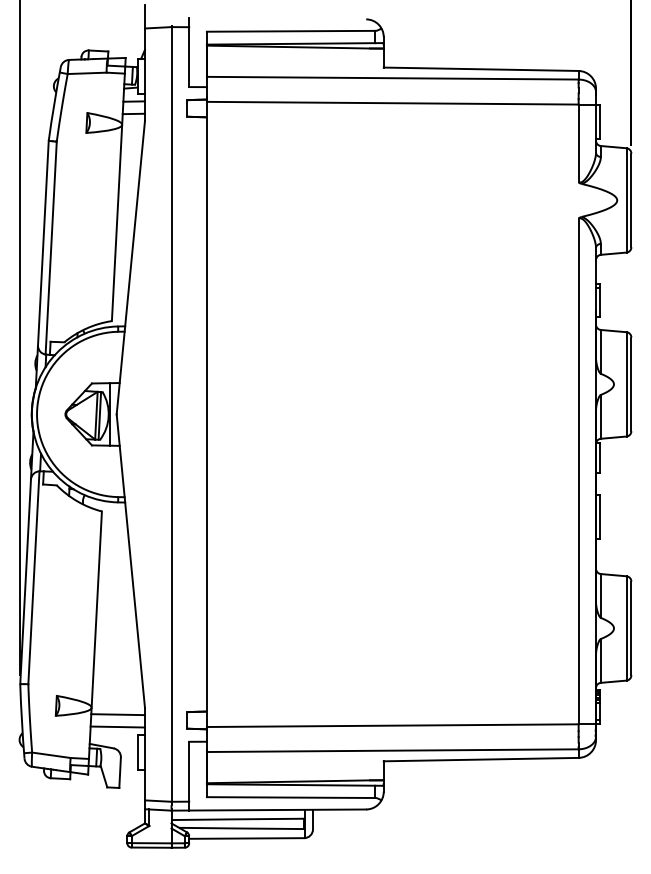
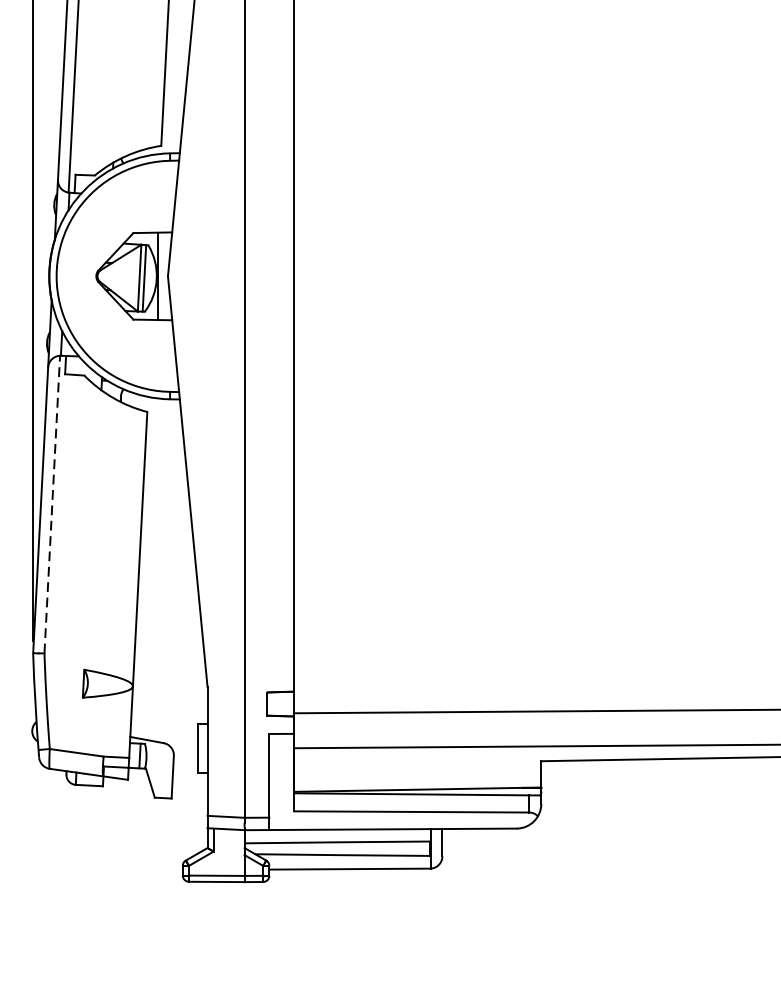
line: (33, 577) -> (51, 504), solid -> dashed
line: (118, 714) -> (170, 695), removed
line: (117, 726) -> (169, 712), removed

